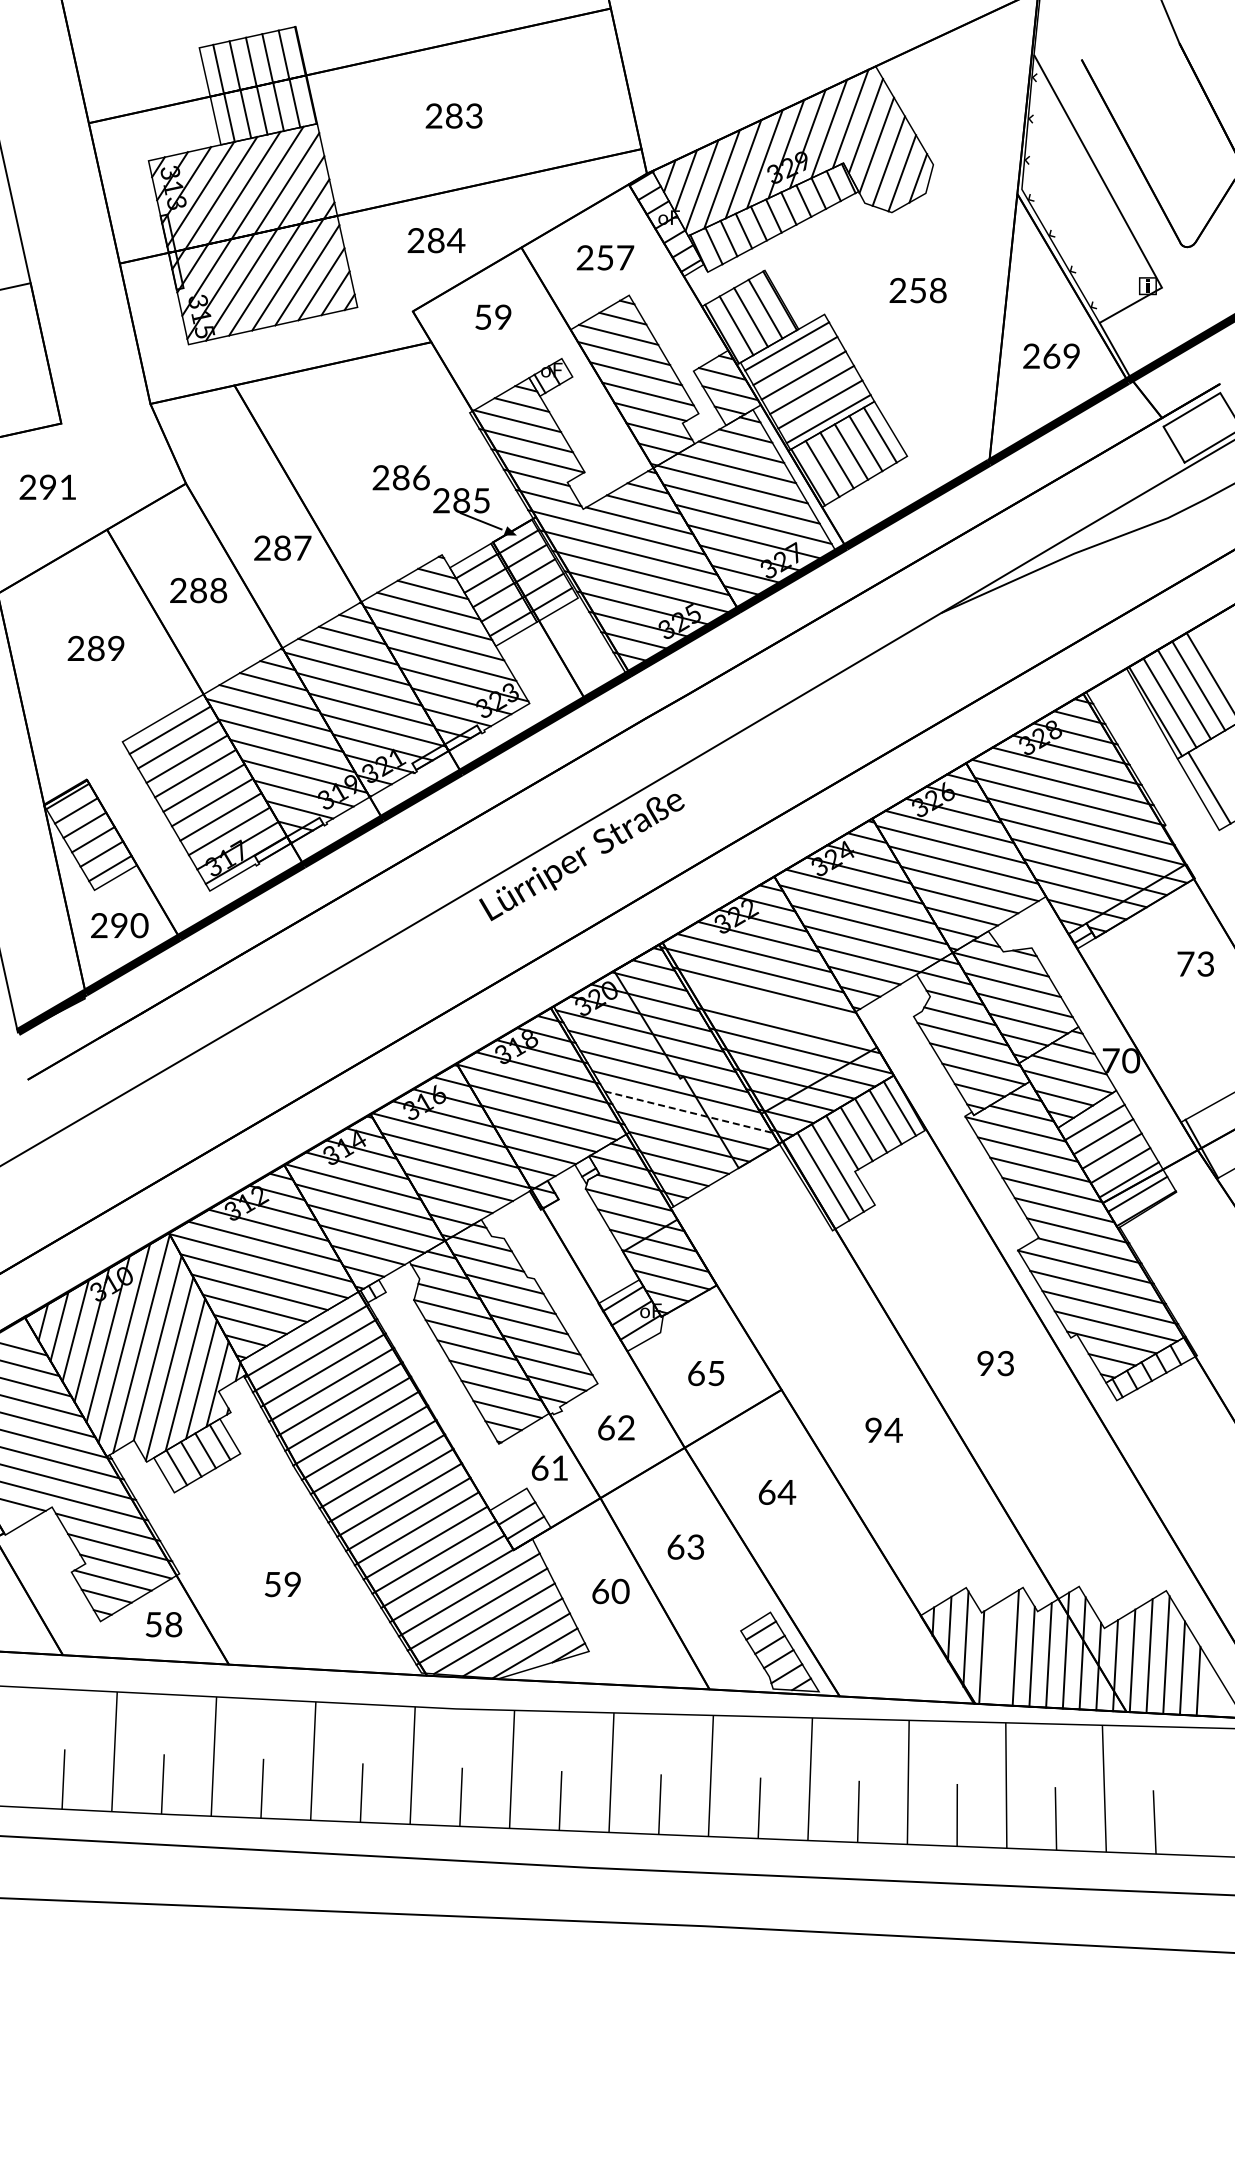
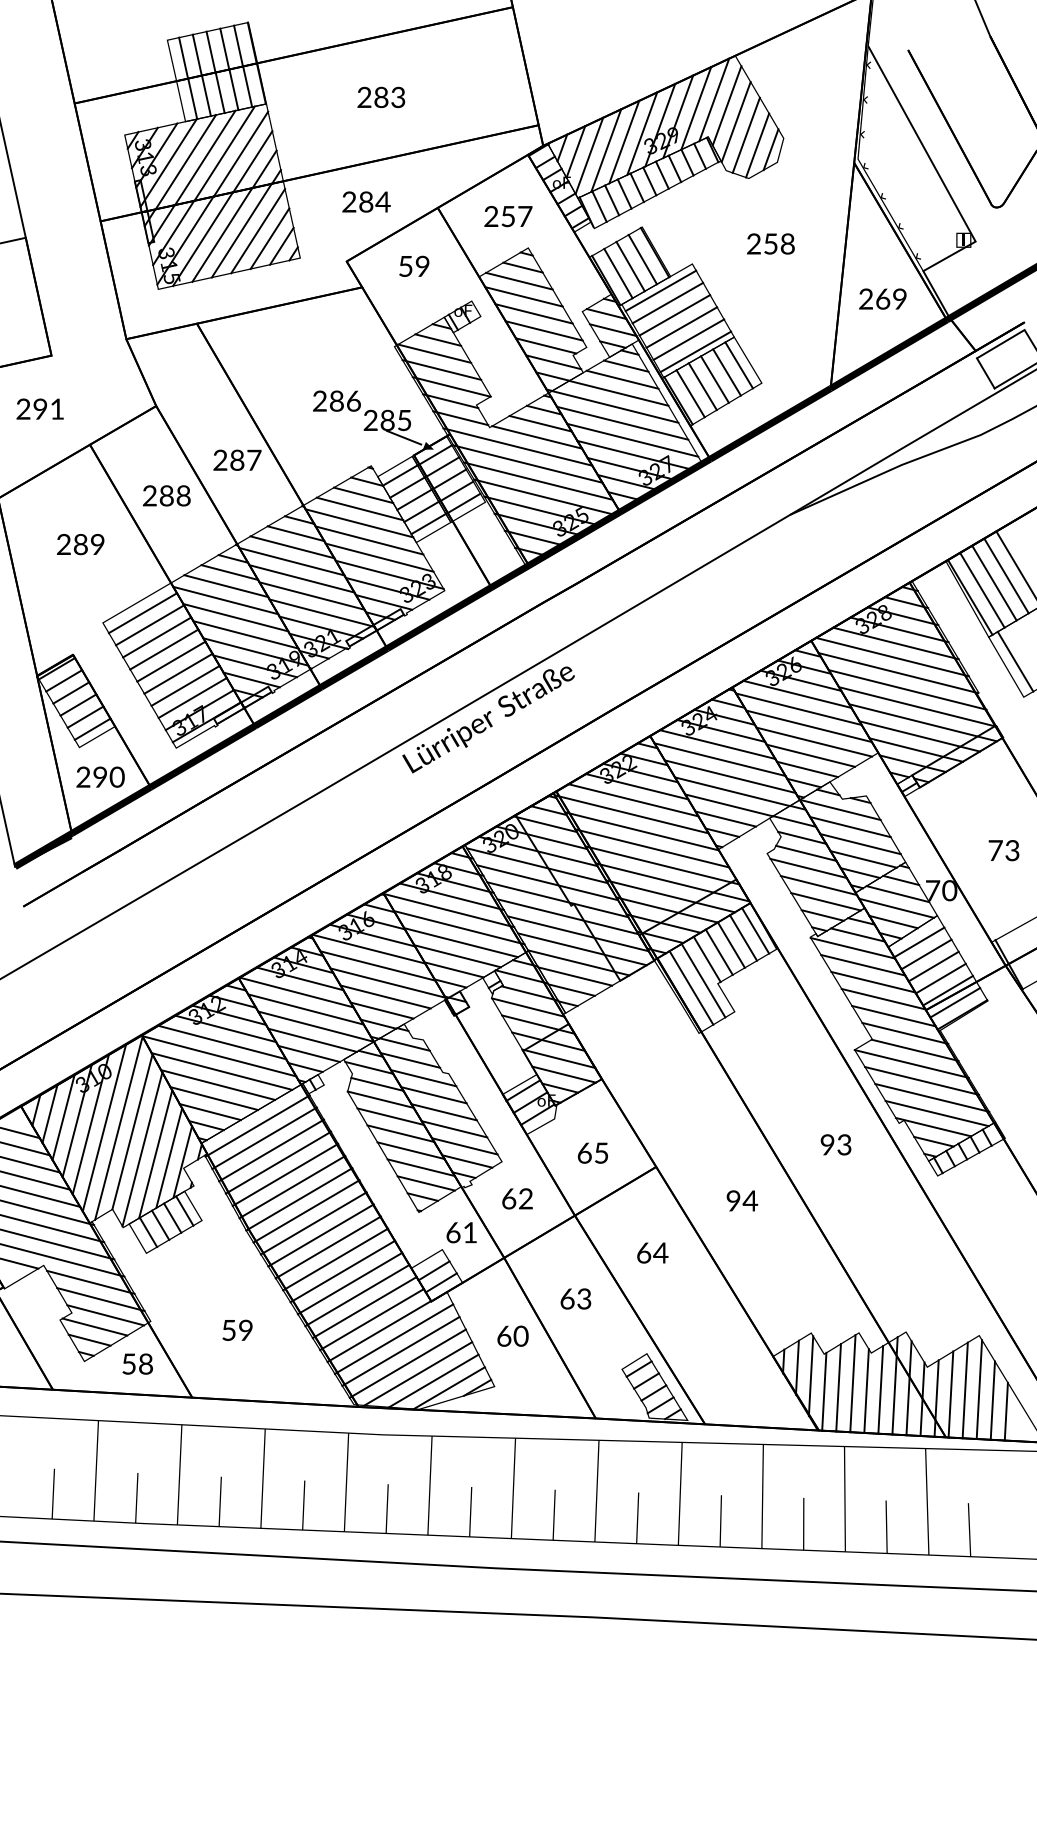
text: (1195, 963) -> (1003, 850), moved
line: (776, 1010) -> (651, 848), added
line: (688, 1112) -> (578, 934), dashed -> solid
line: (998, 1652) -> (838, 1387), added

